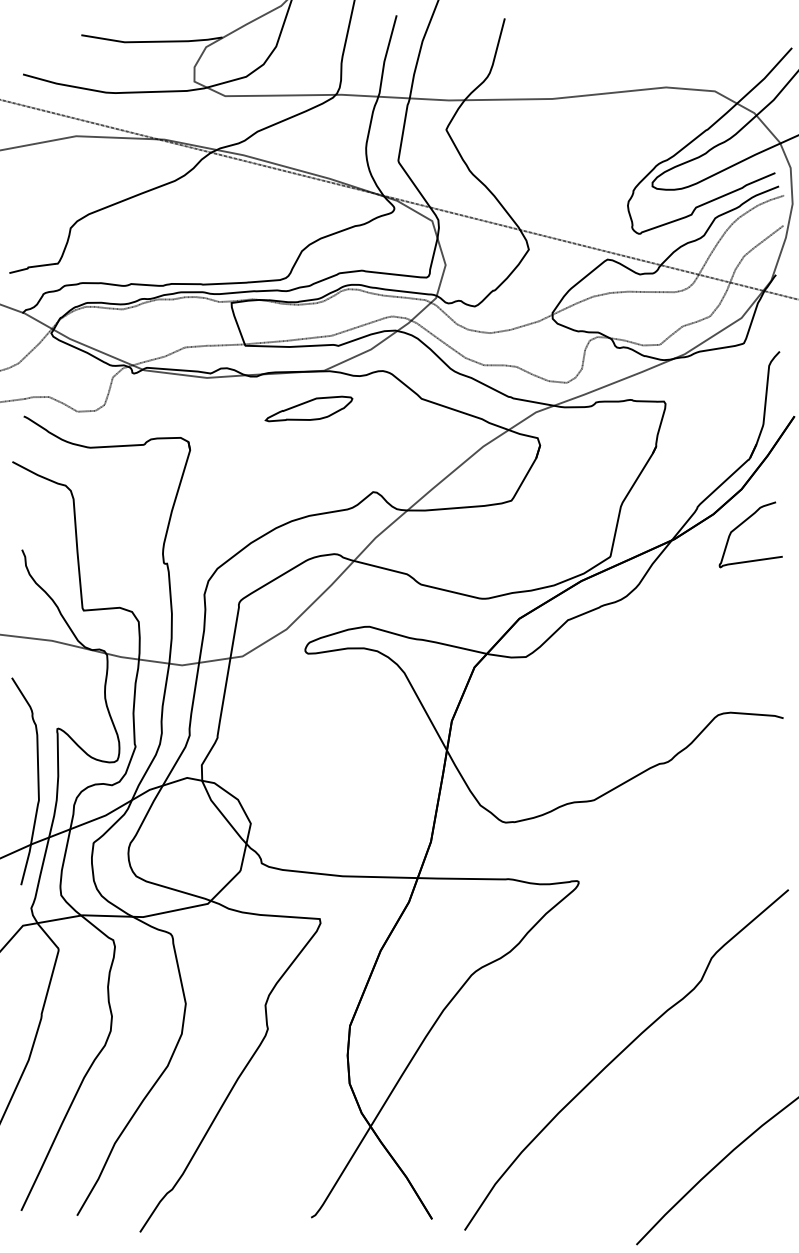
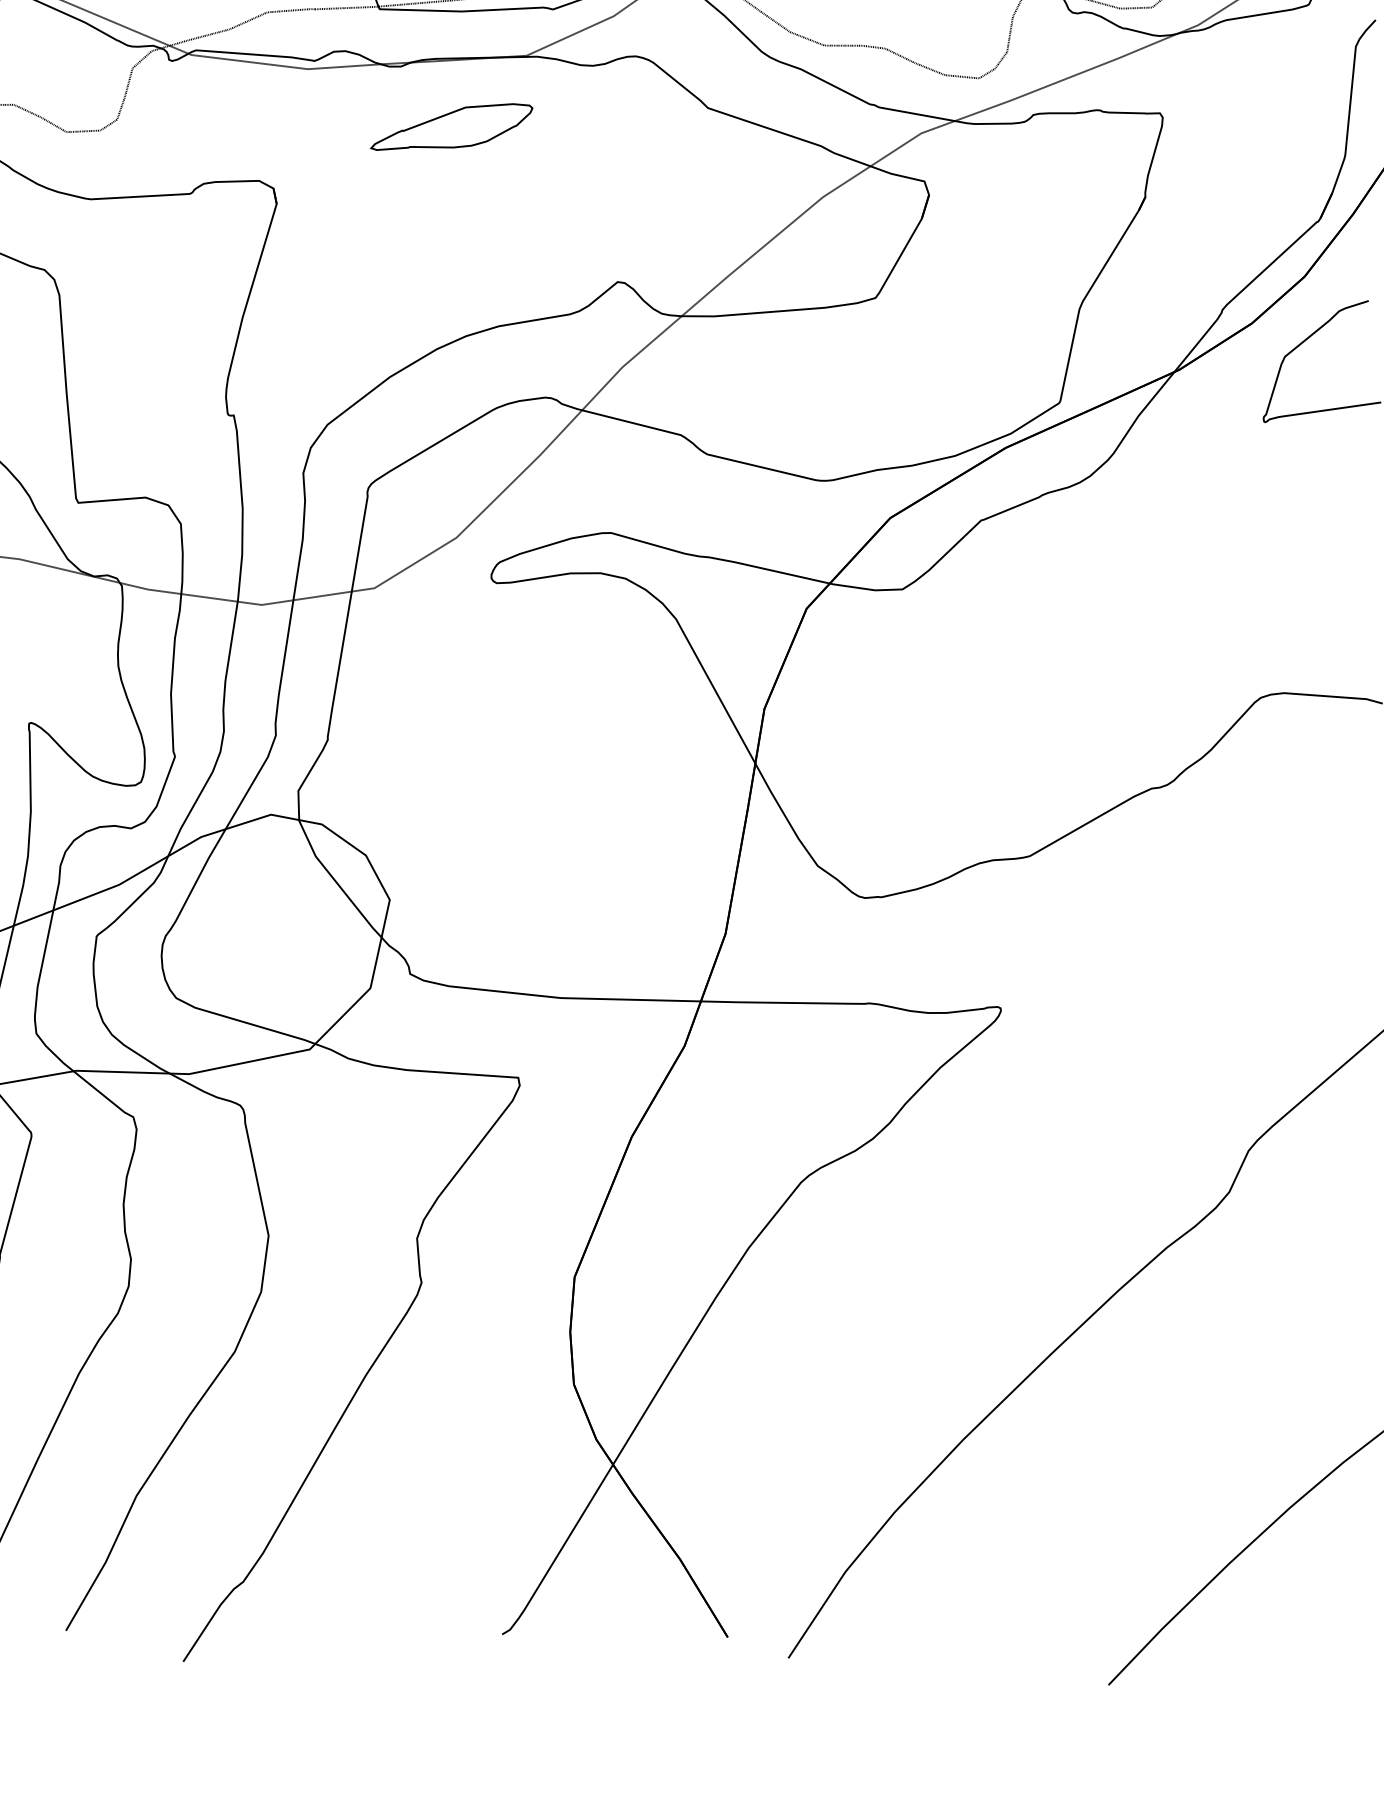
part: (308, 408) -> (450, 126), moved

